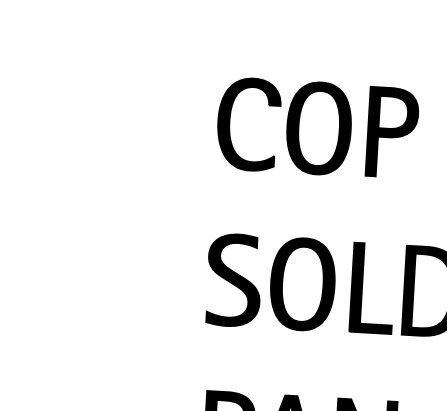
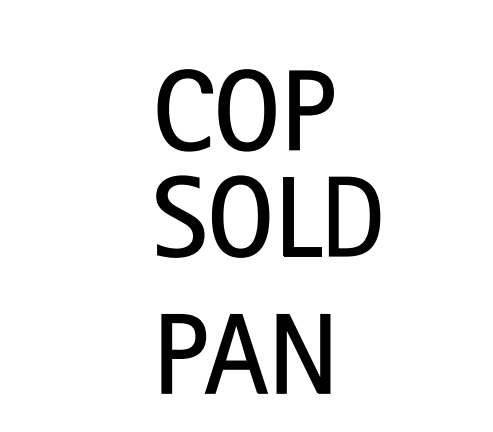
part: (317, 128) -> (245, 110), moved

